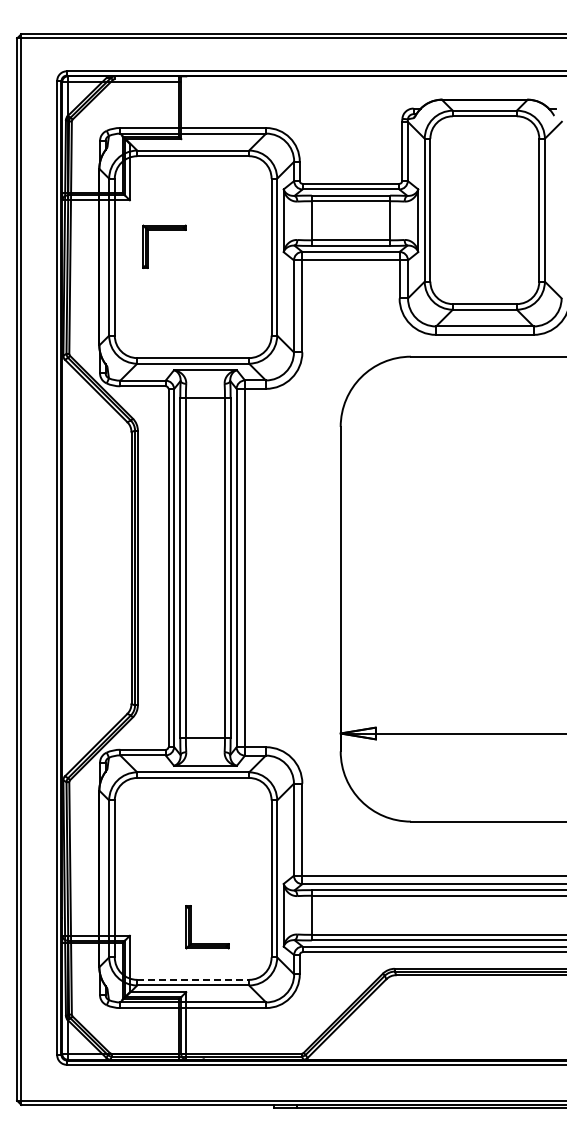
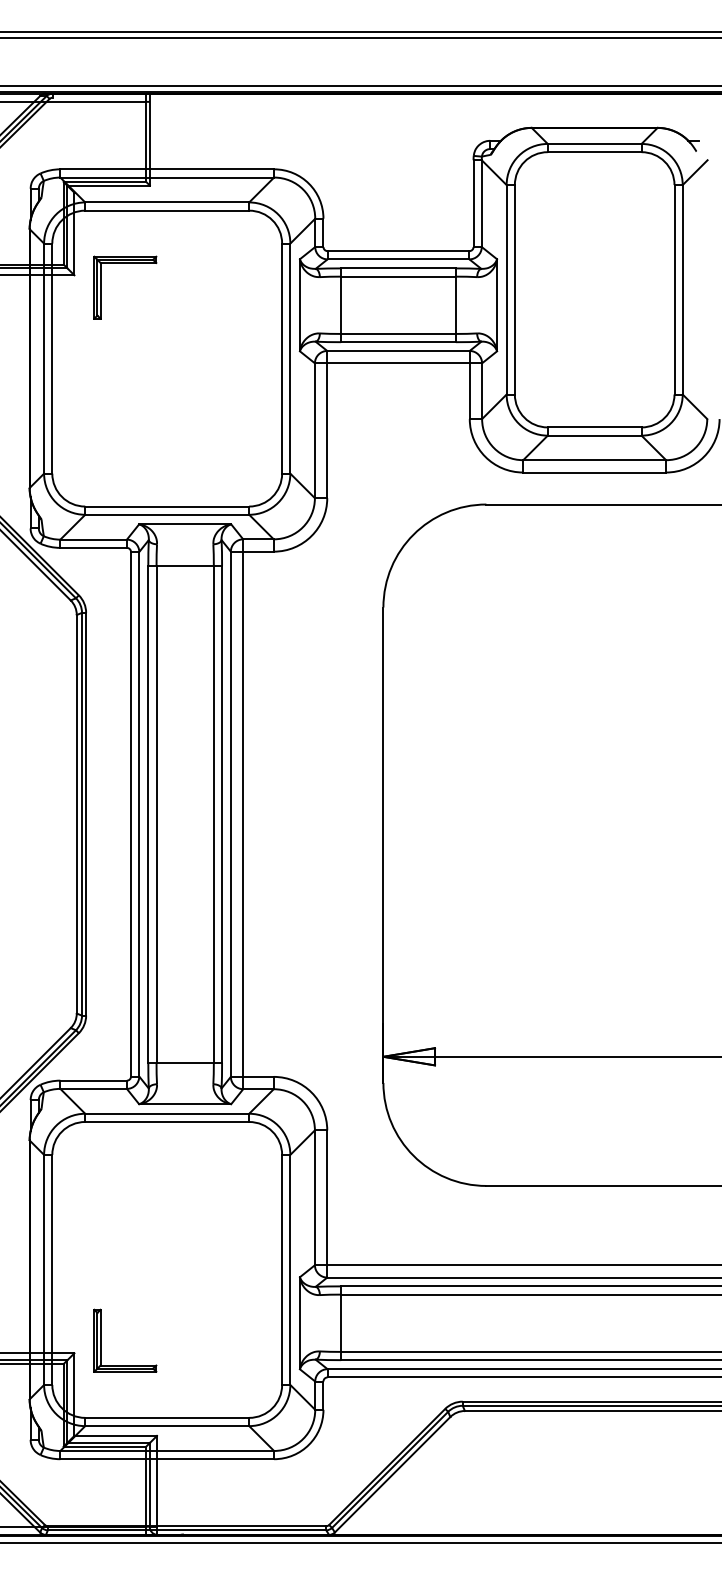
part: (164, 230) -> (125, 263), moved
part: (191, 927) -> (101, 1341), moved
line: (193, 979) -> (167, 1417), dashed -> solid

